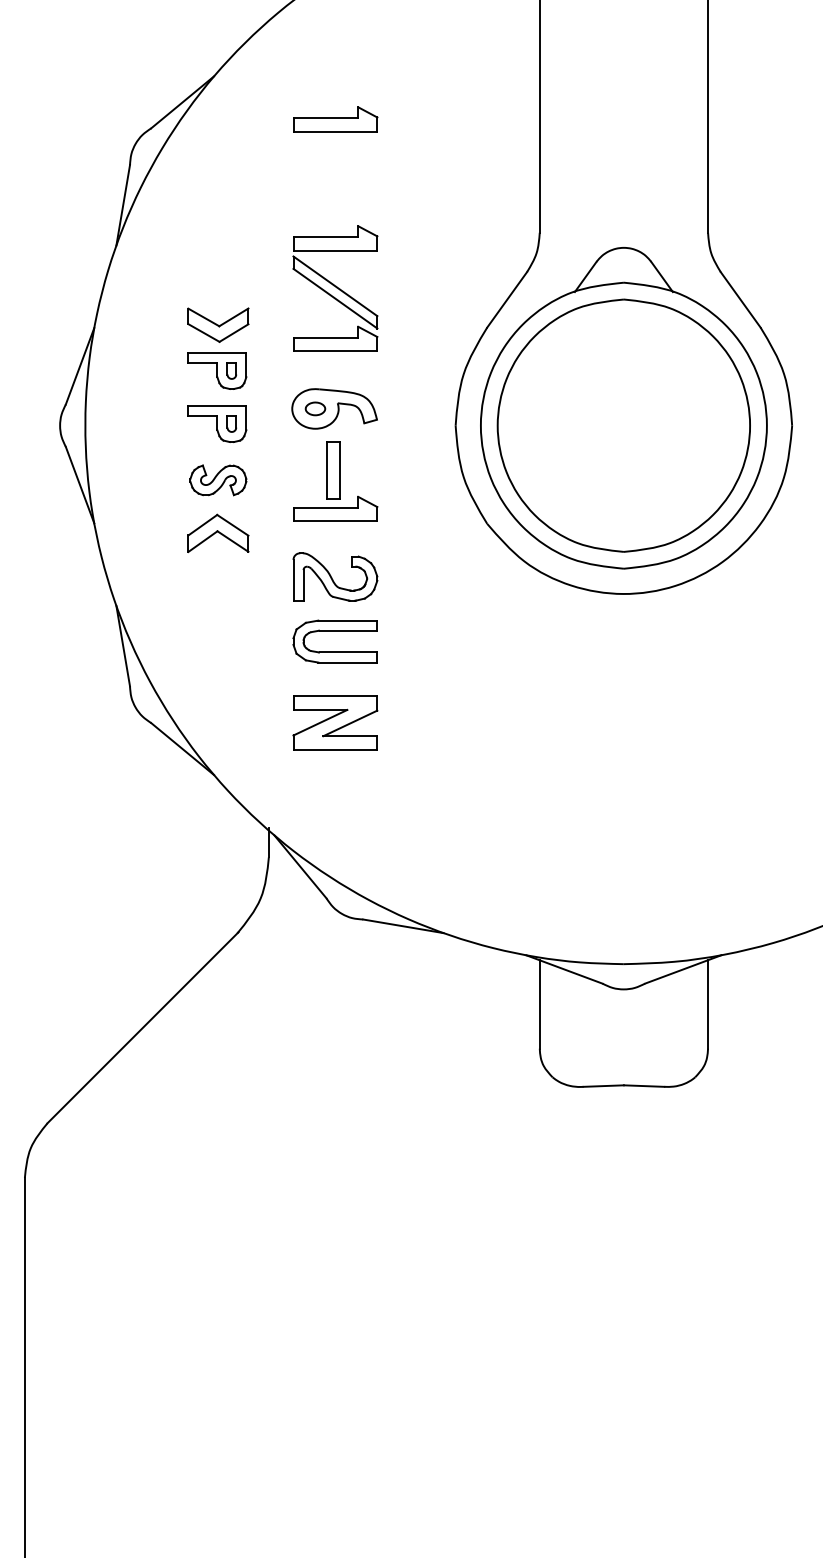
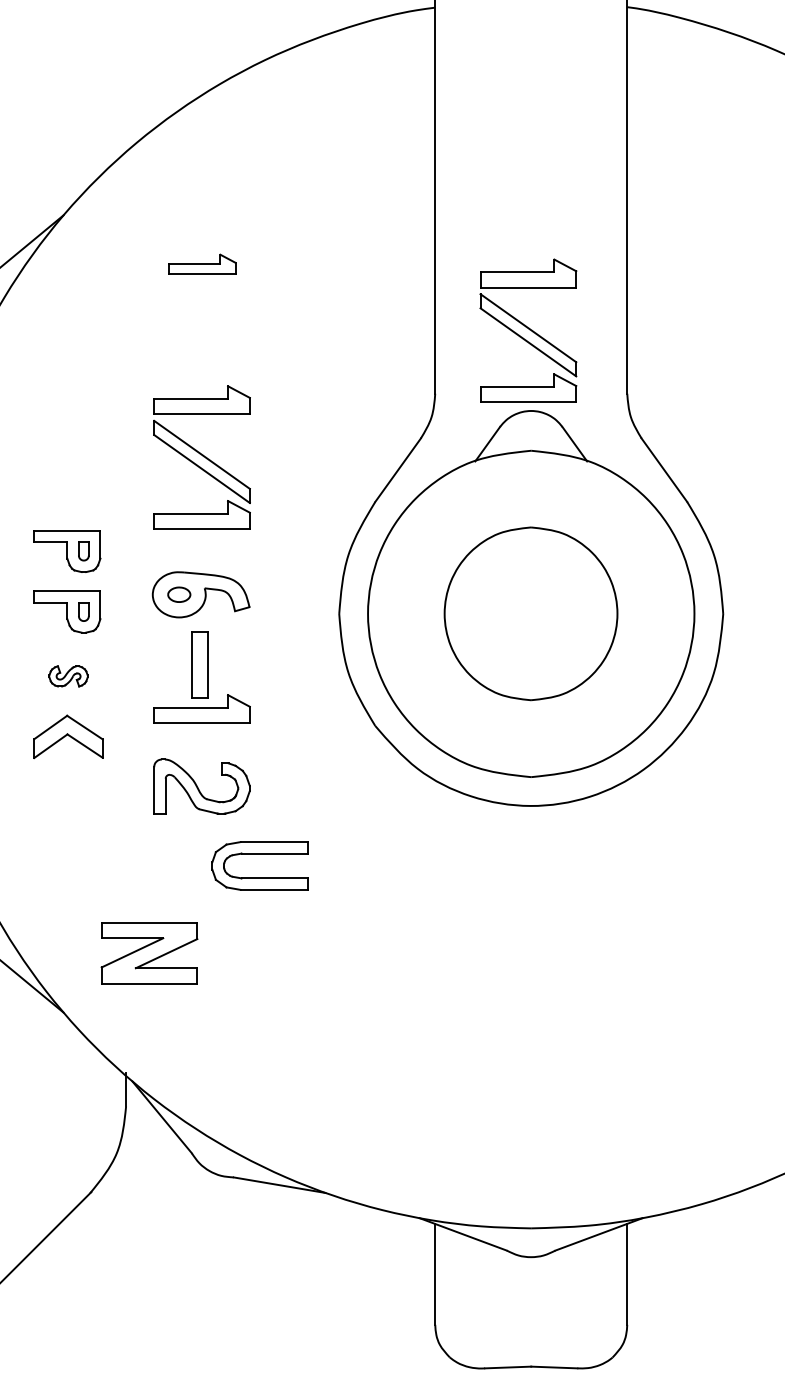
part: (335, 119) -> (202, 264), size x0.7
part: (621, 177) -> (528, 330), added
part: (218, 324) -> (68, 498), removed
part: (623, 425) -> (530, 613), size x0.6
part: (218, 480) -> (68, 676), size x0.6
part: (334, 631) -> (259, 854), moved
part: (335, 722) -> (149, 952), moved

